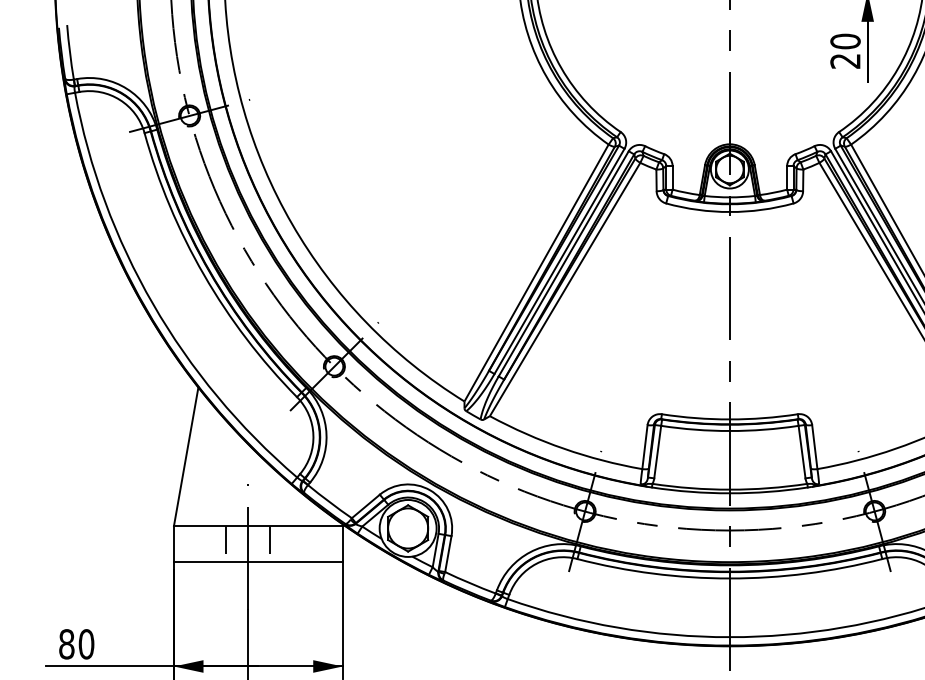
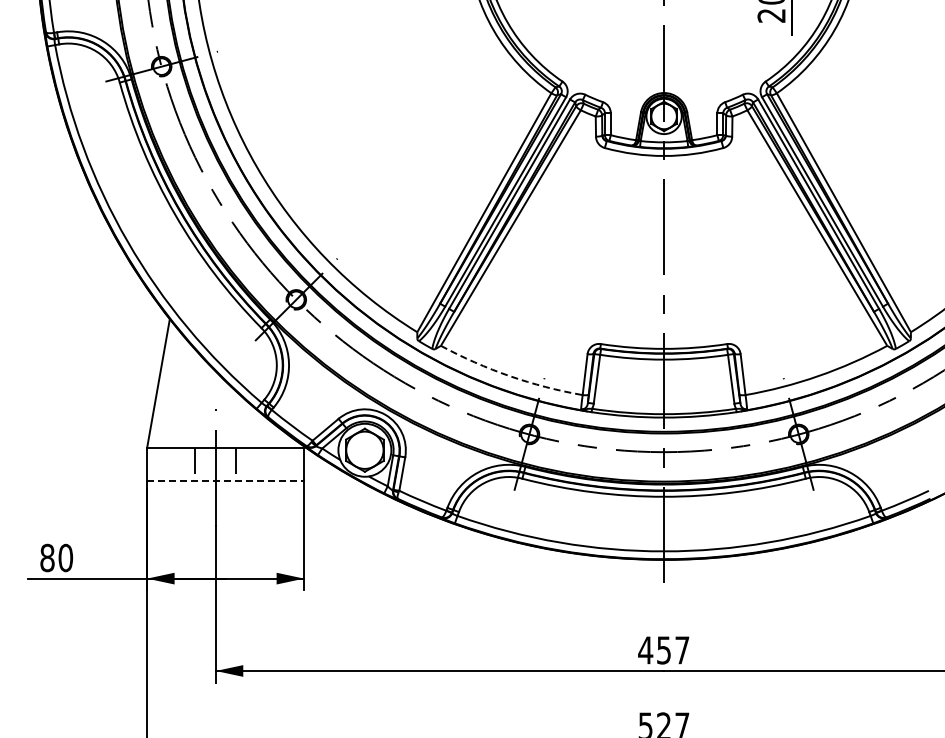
arc: (563, 449) -> (509, 376), solid -> dashed
line: (259, 562) -> (226, 481), solid -> dashed

